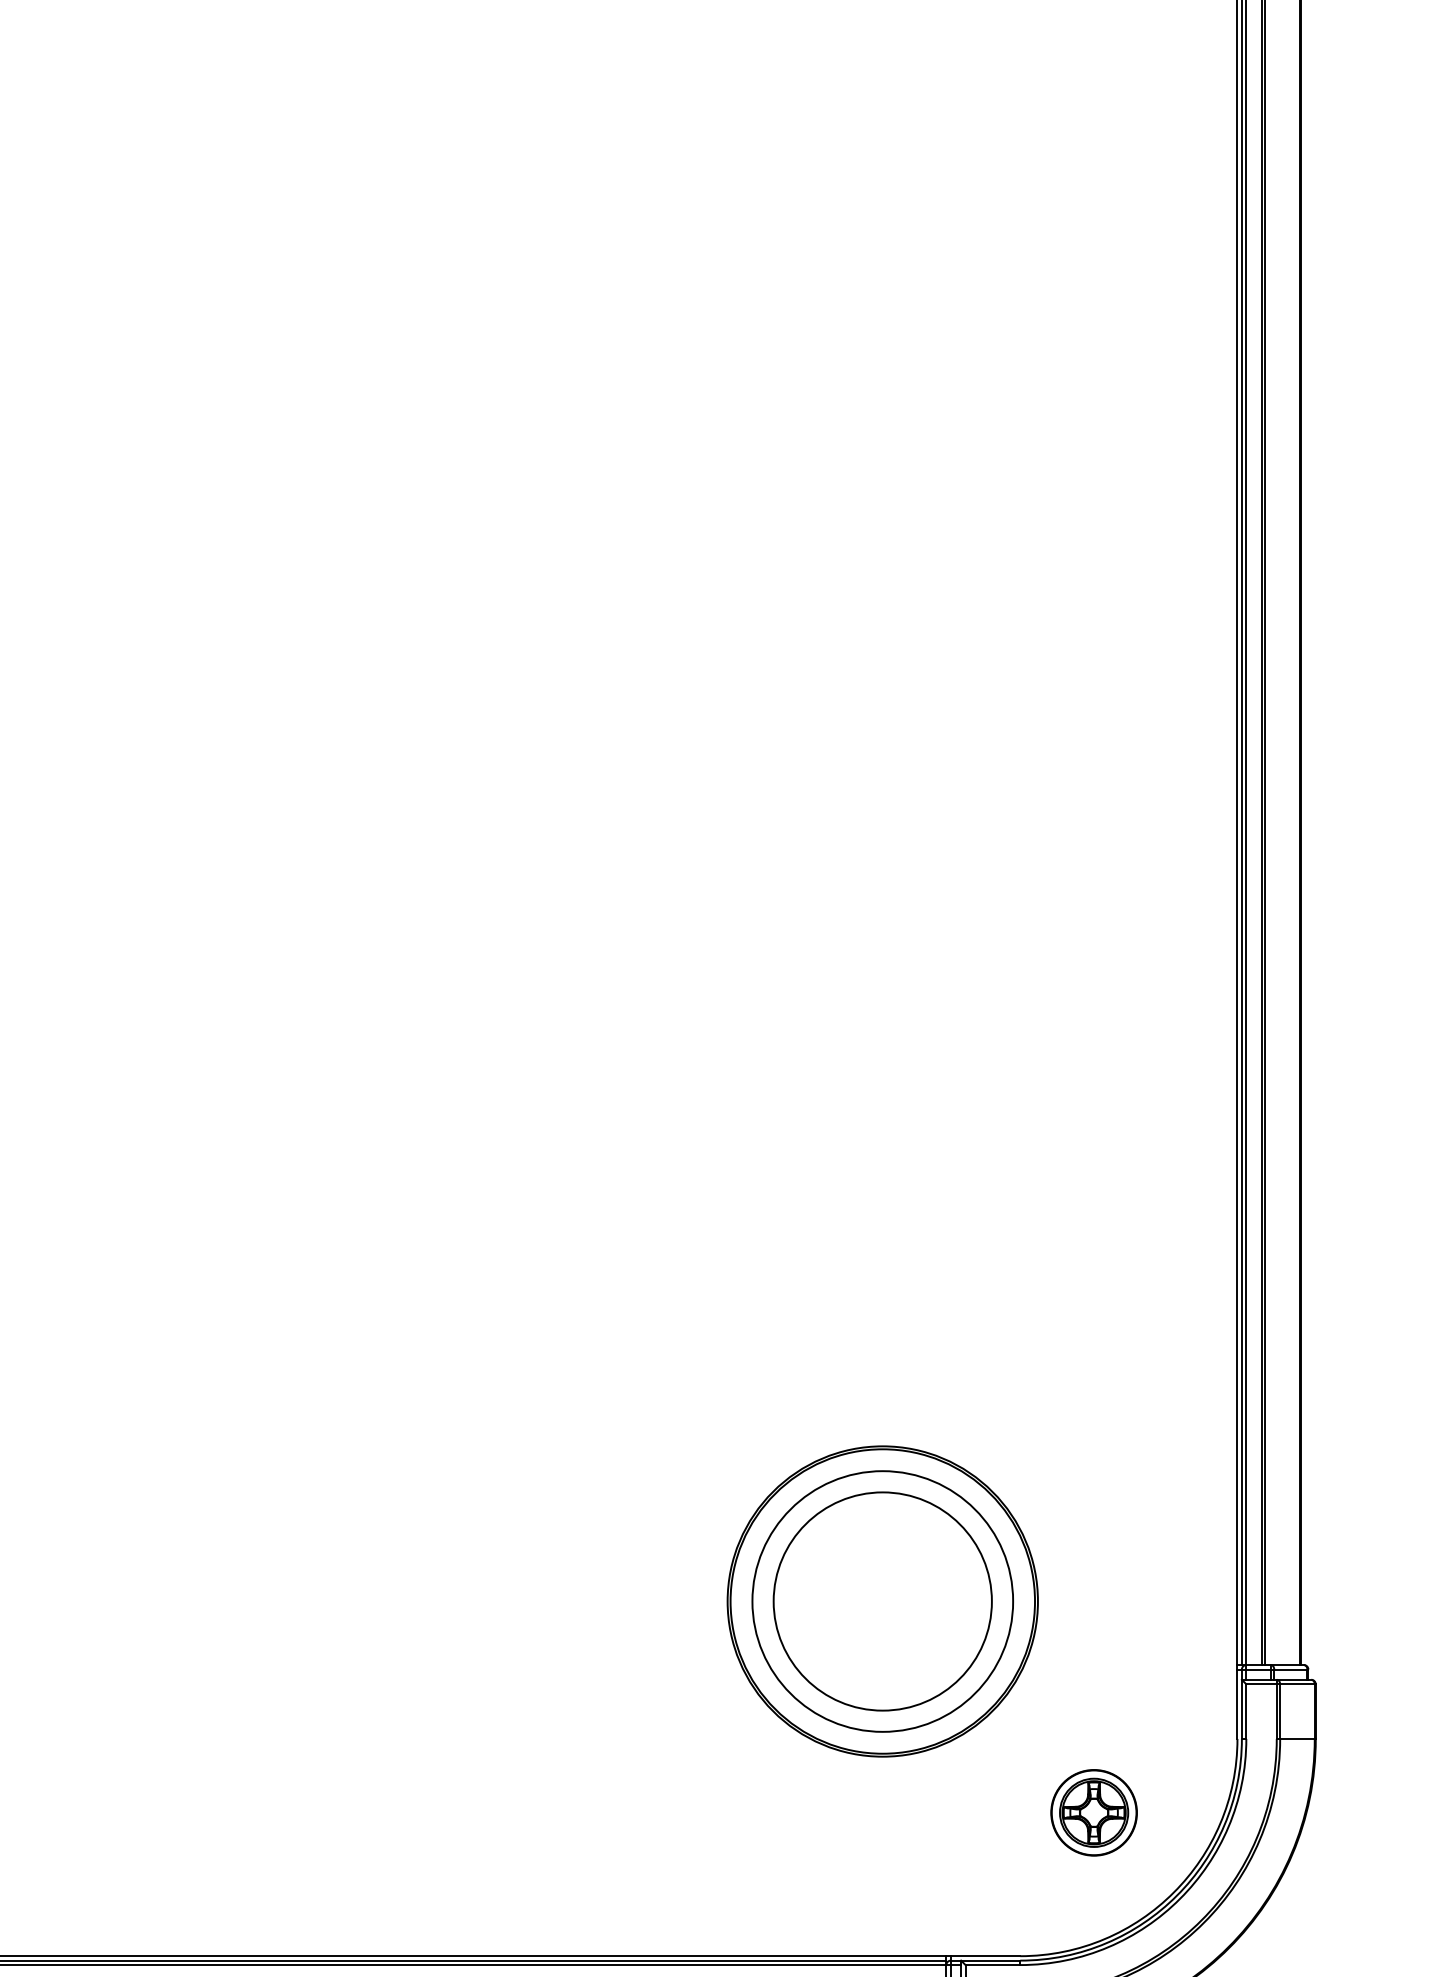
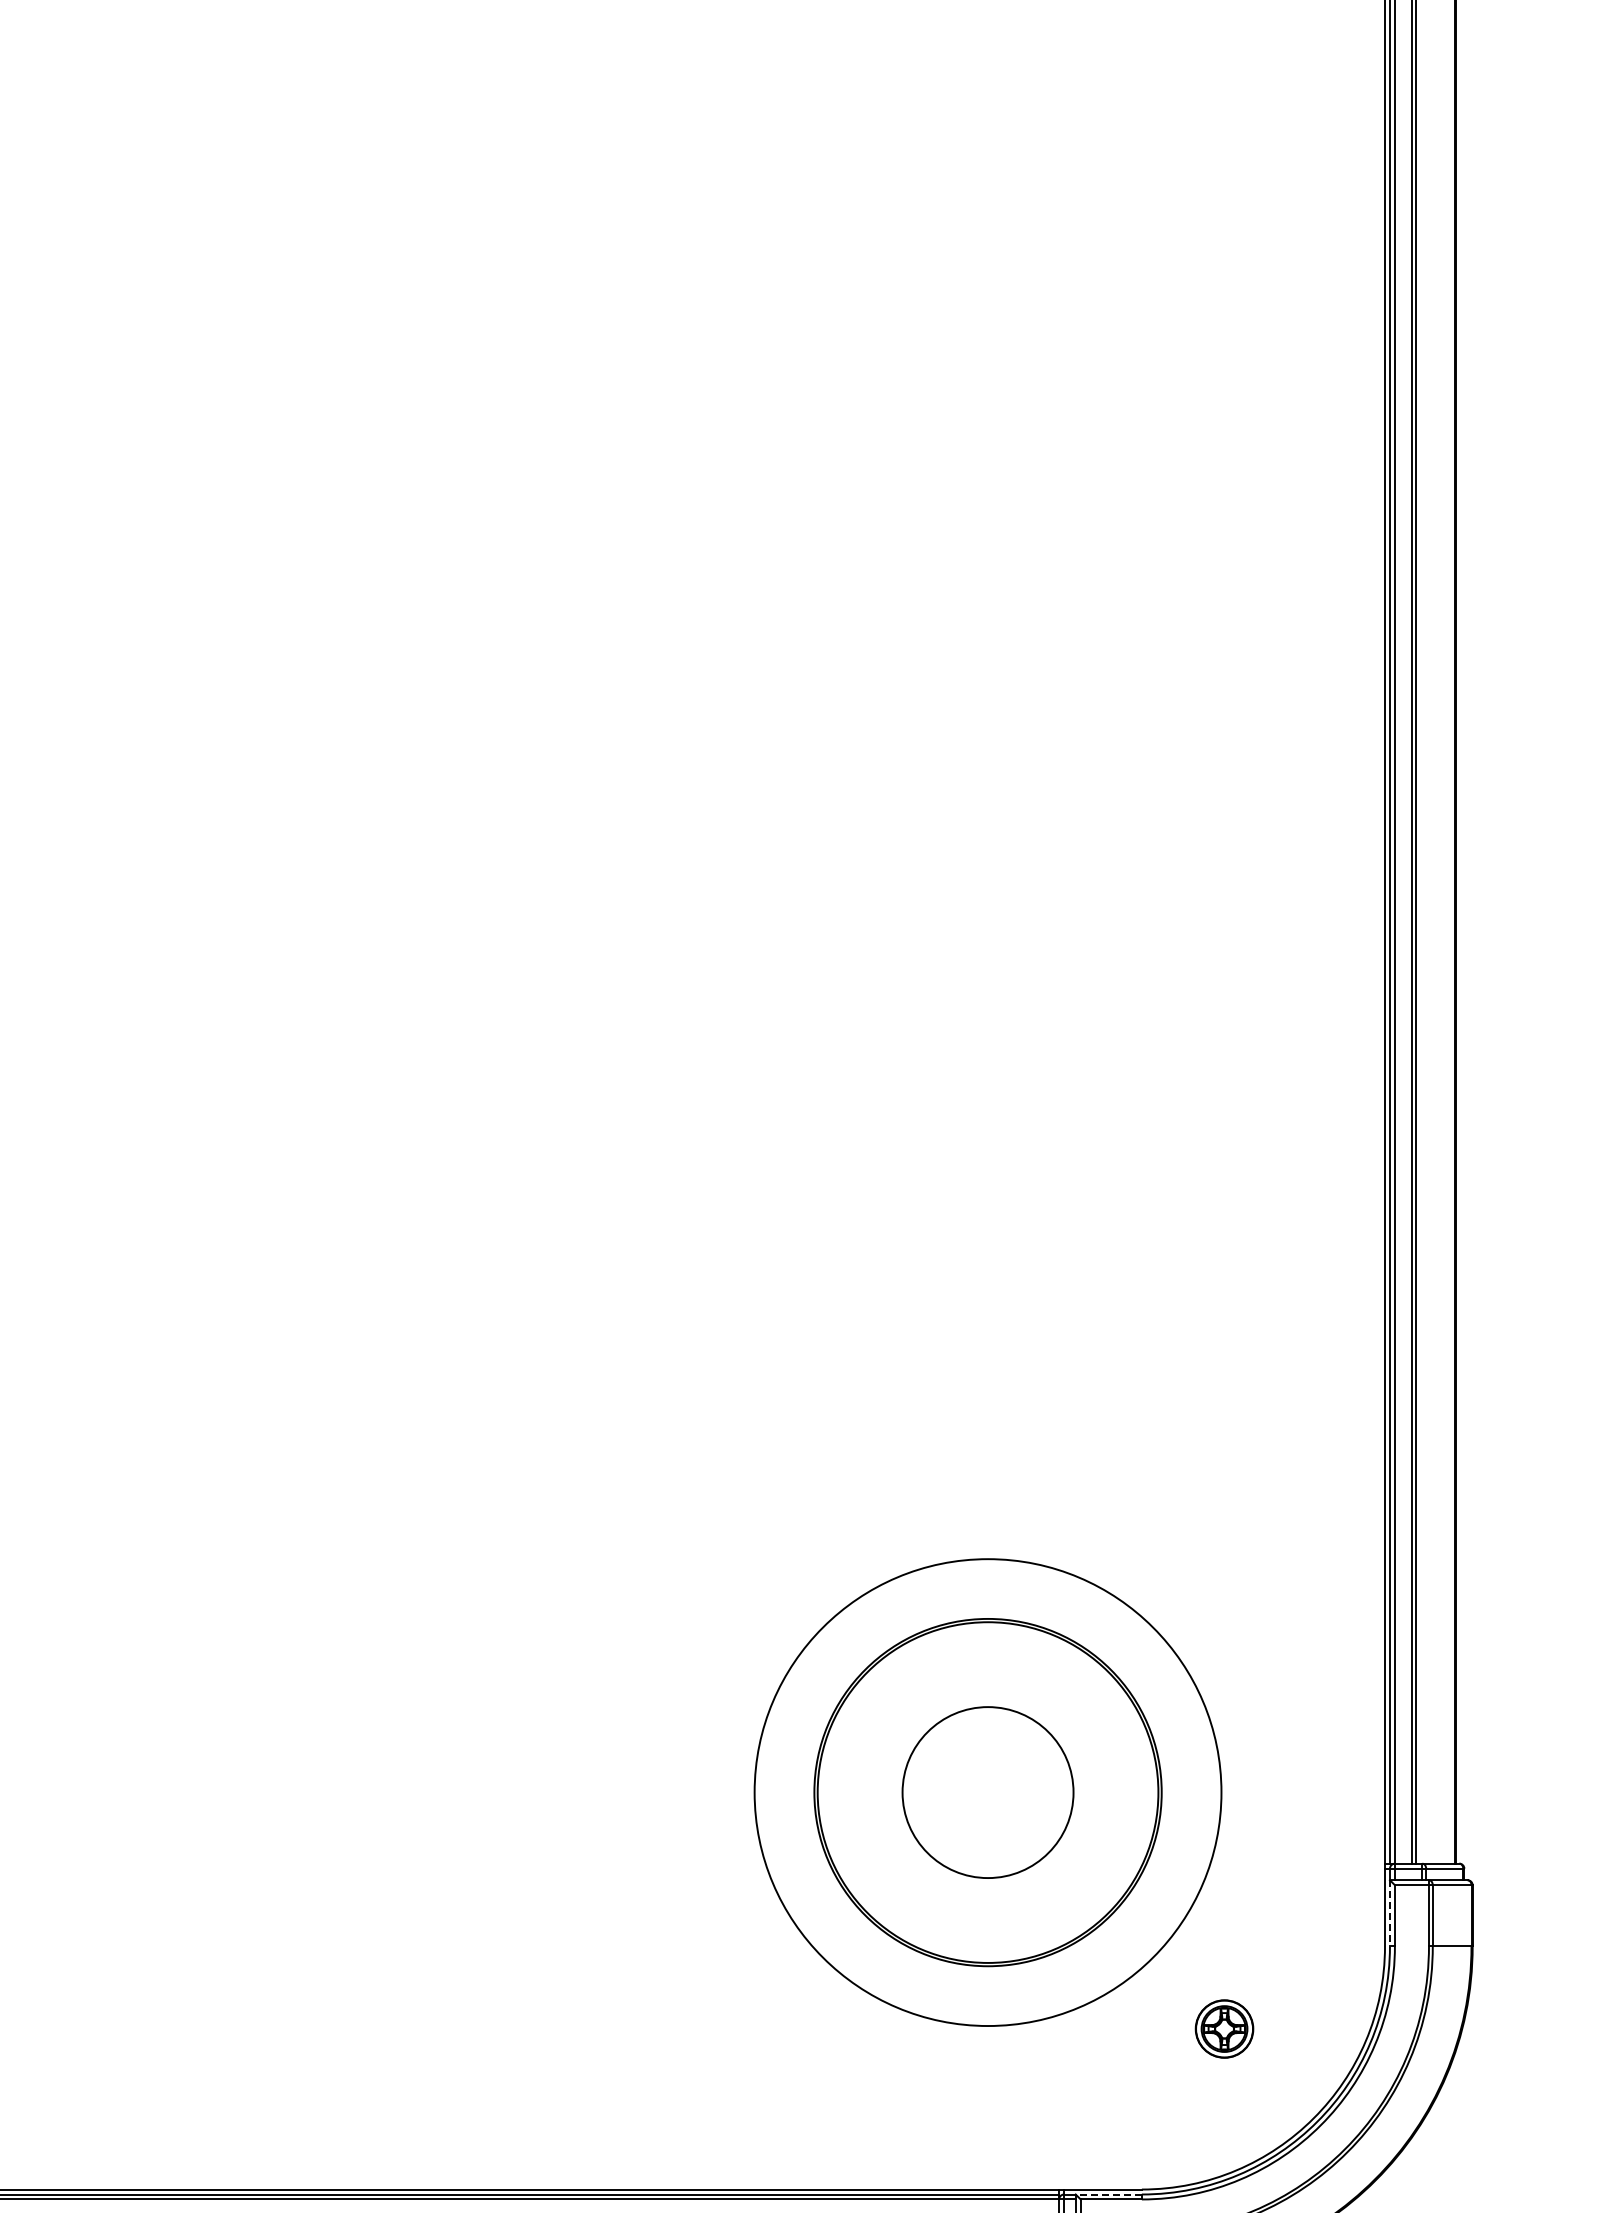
circle: (882, 1601) -> (987, 1792), size x0.7
circle: (882, 1601) -> (987, 1792), size x1.6
line: (1241, 1709) -> (1389, 1913), solid -> dashed
part: (1094, 1812) -> (1224, 2028), size x0.6
line: (990, 1960) -> (1108, 2194), solid -> dashed

